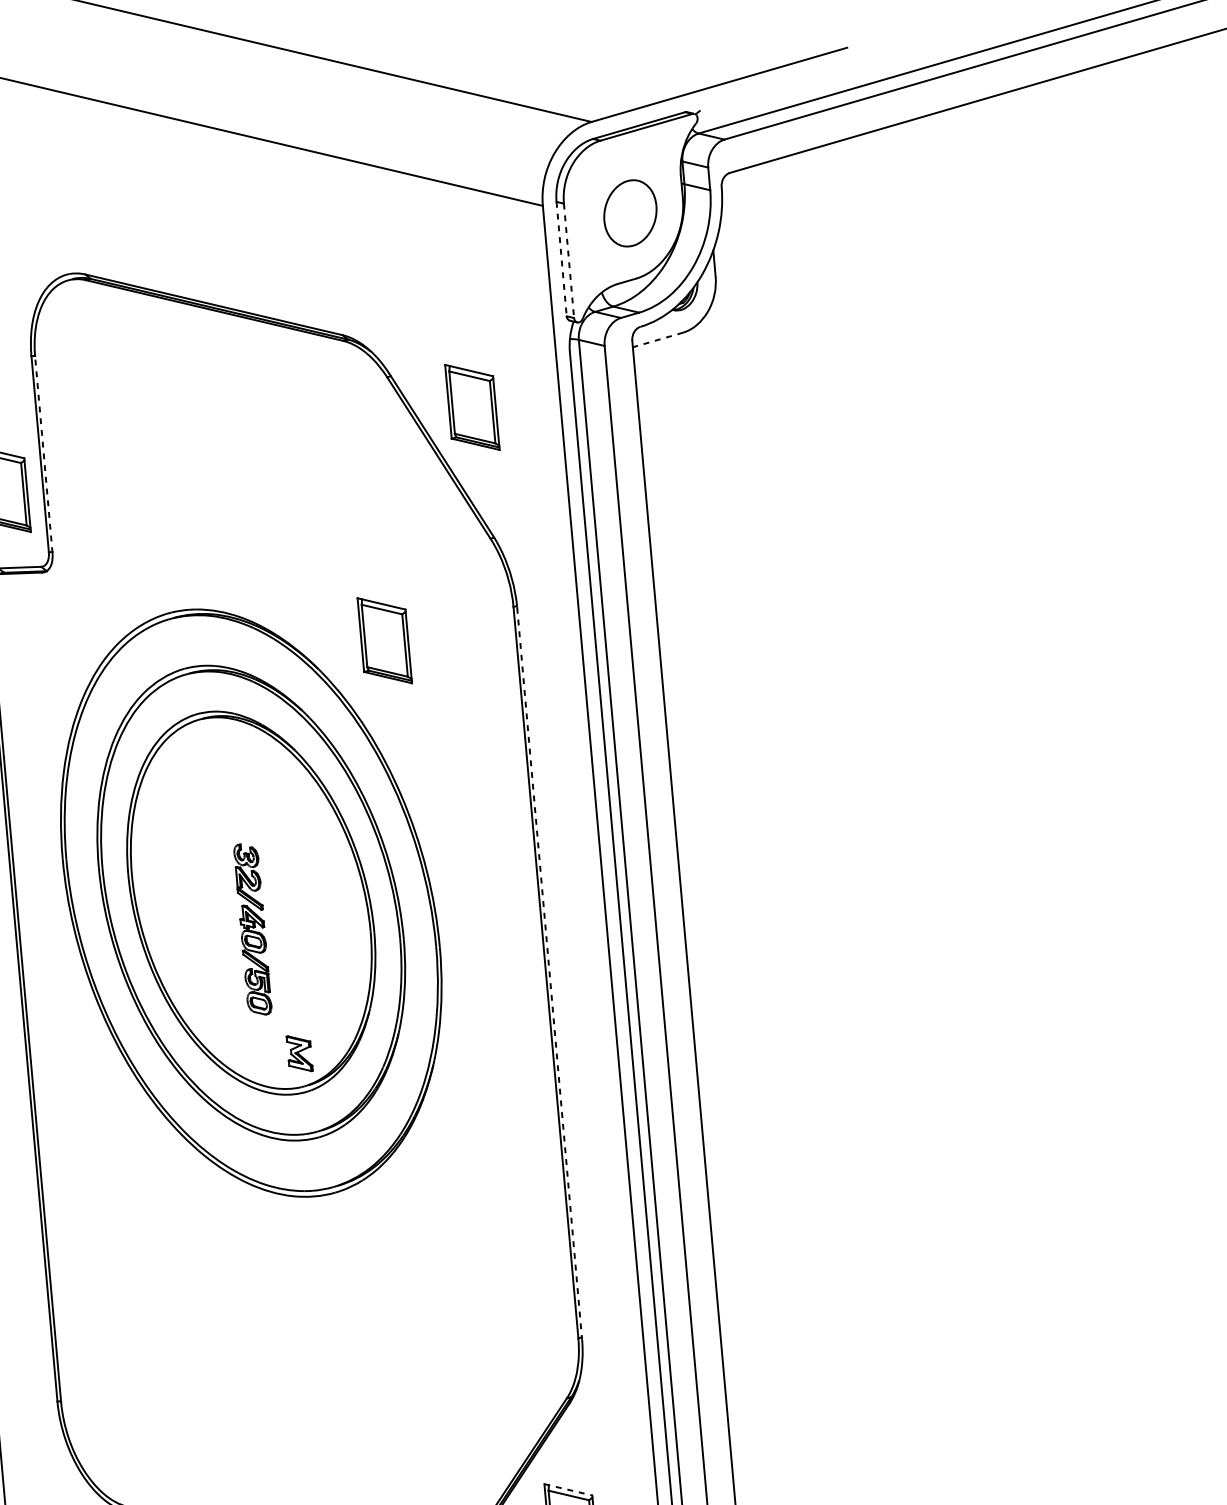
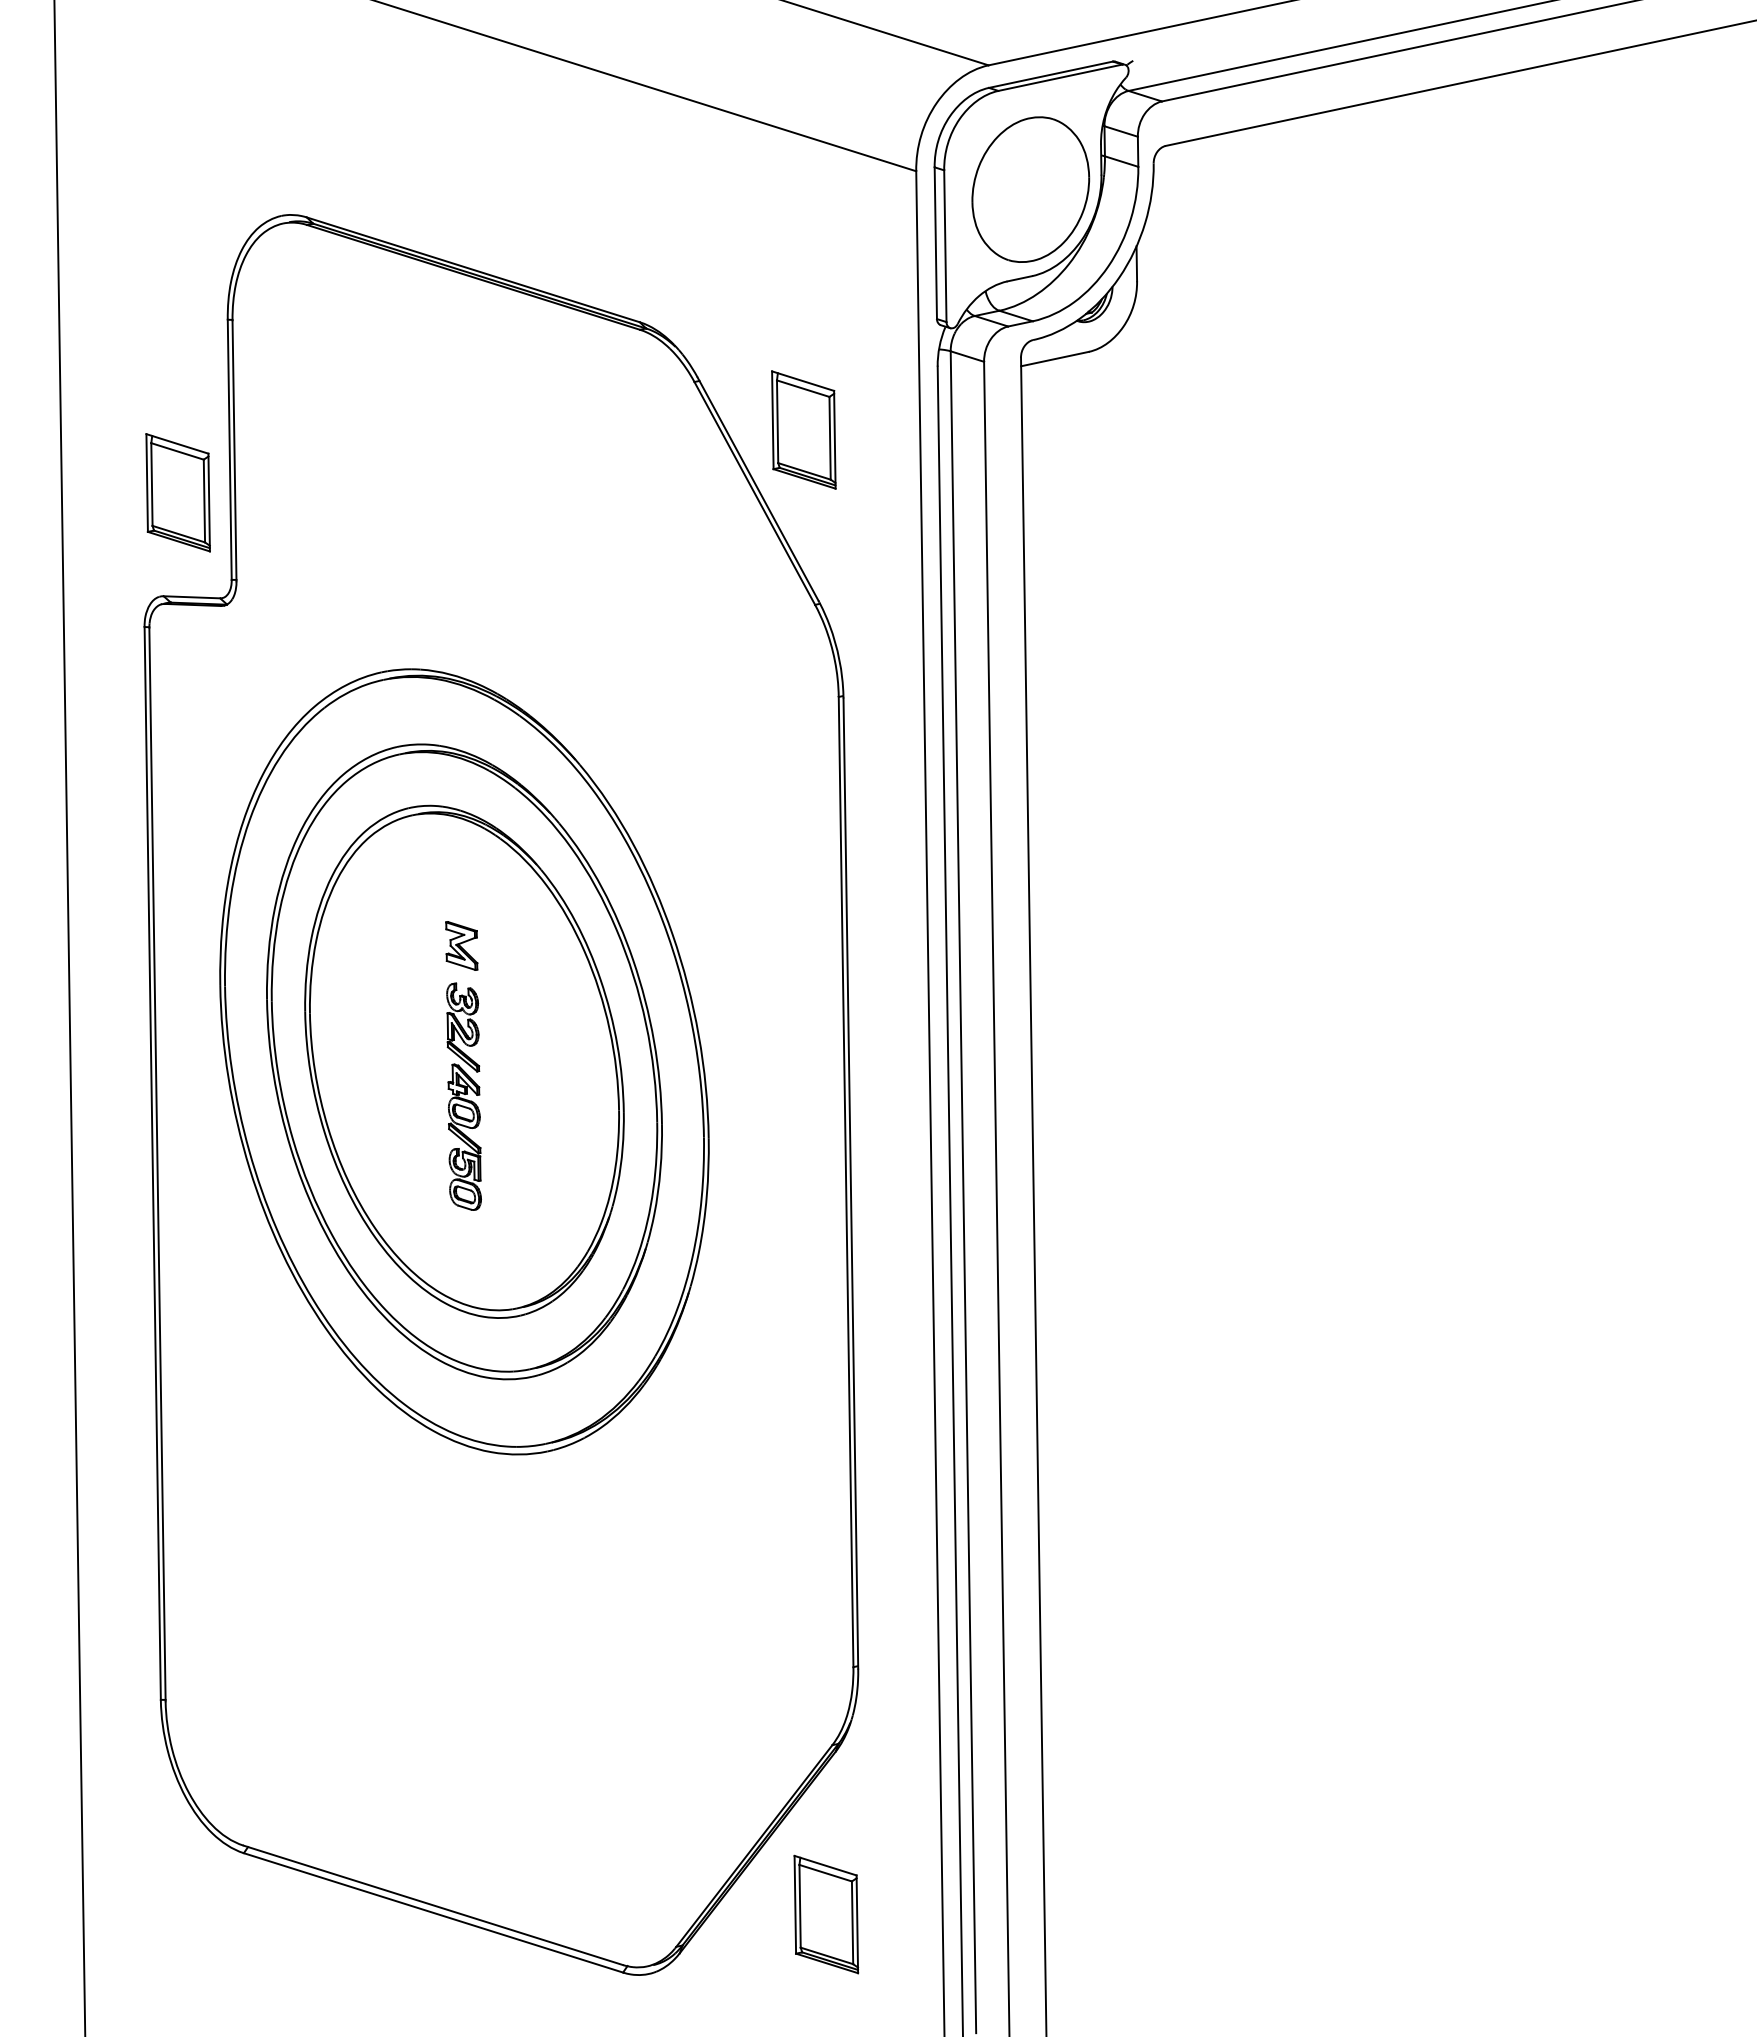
part: (630, 213) -> (1030, 189), size x1.67
line: (561, 259) -> (935, 243), dashed -> solid
line: (569, 261) -> (945, 246), dashed -> solid
line: (657, 340) -> (1054, 359), dashed -> solid
line: (43, 454) -> (234, 450), dashed -> solid
part: (384, 640) -> (665, 728), removed
line: (549, 974) -> (850, 1184), dashed -> solid
part: (299, 1053) -> (461, 945), moved
line: (568, 1489) -> (825, 1865), dashed -> solid

